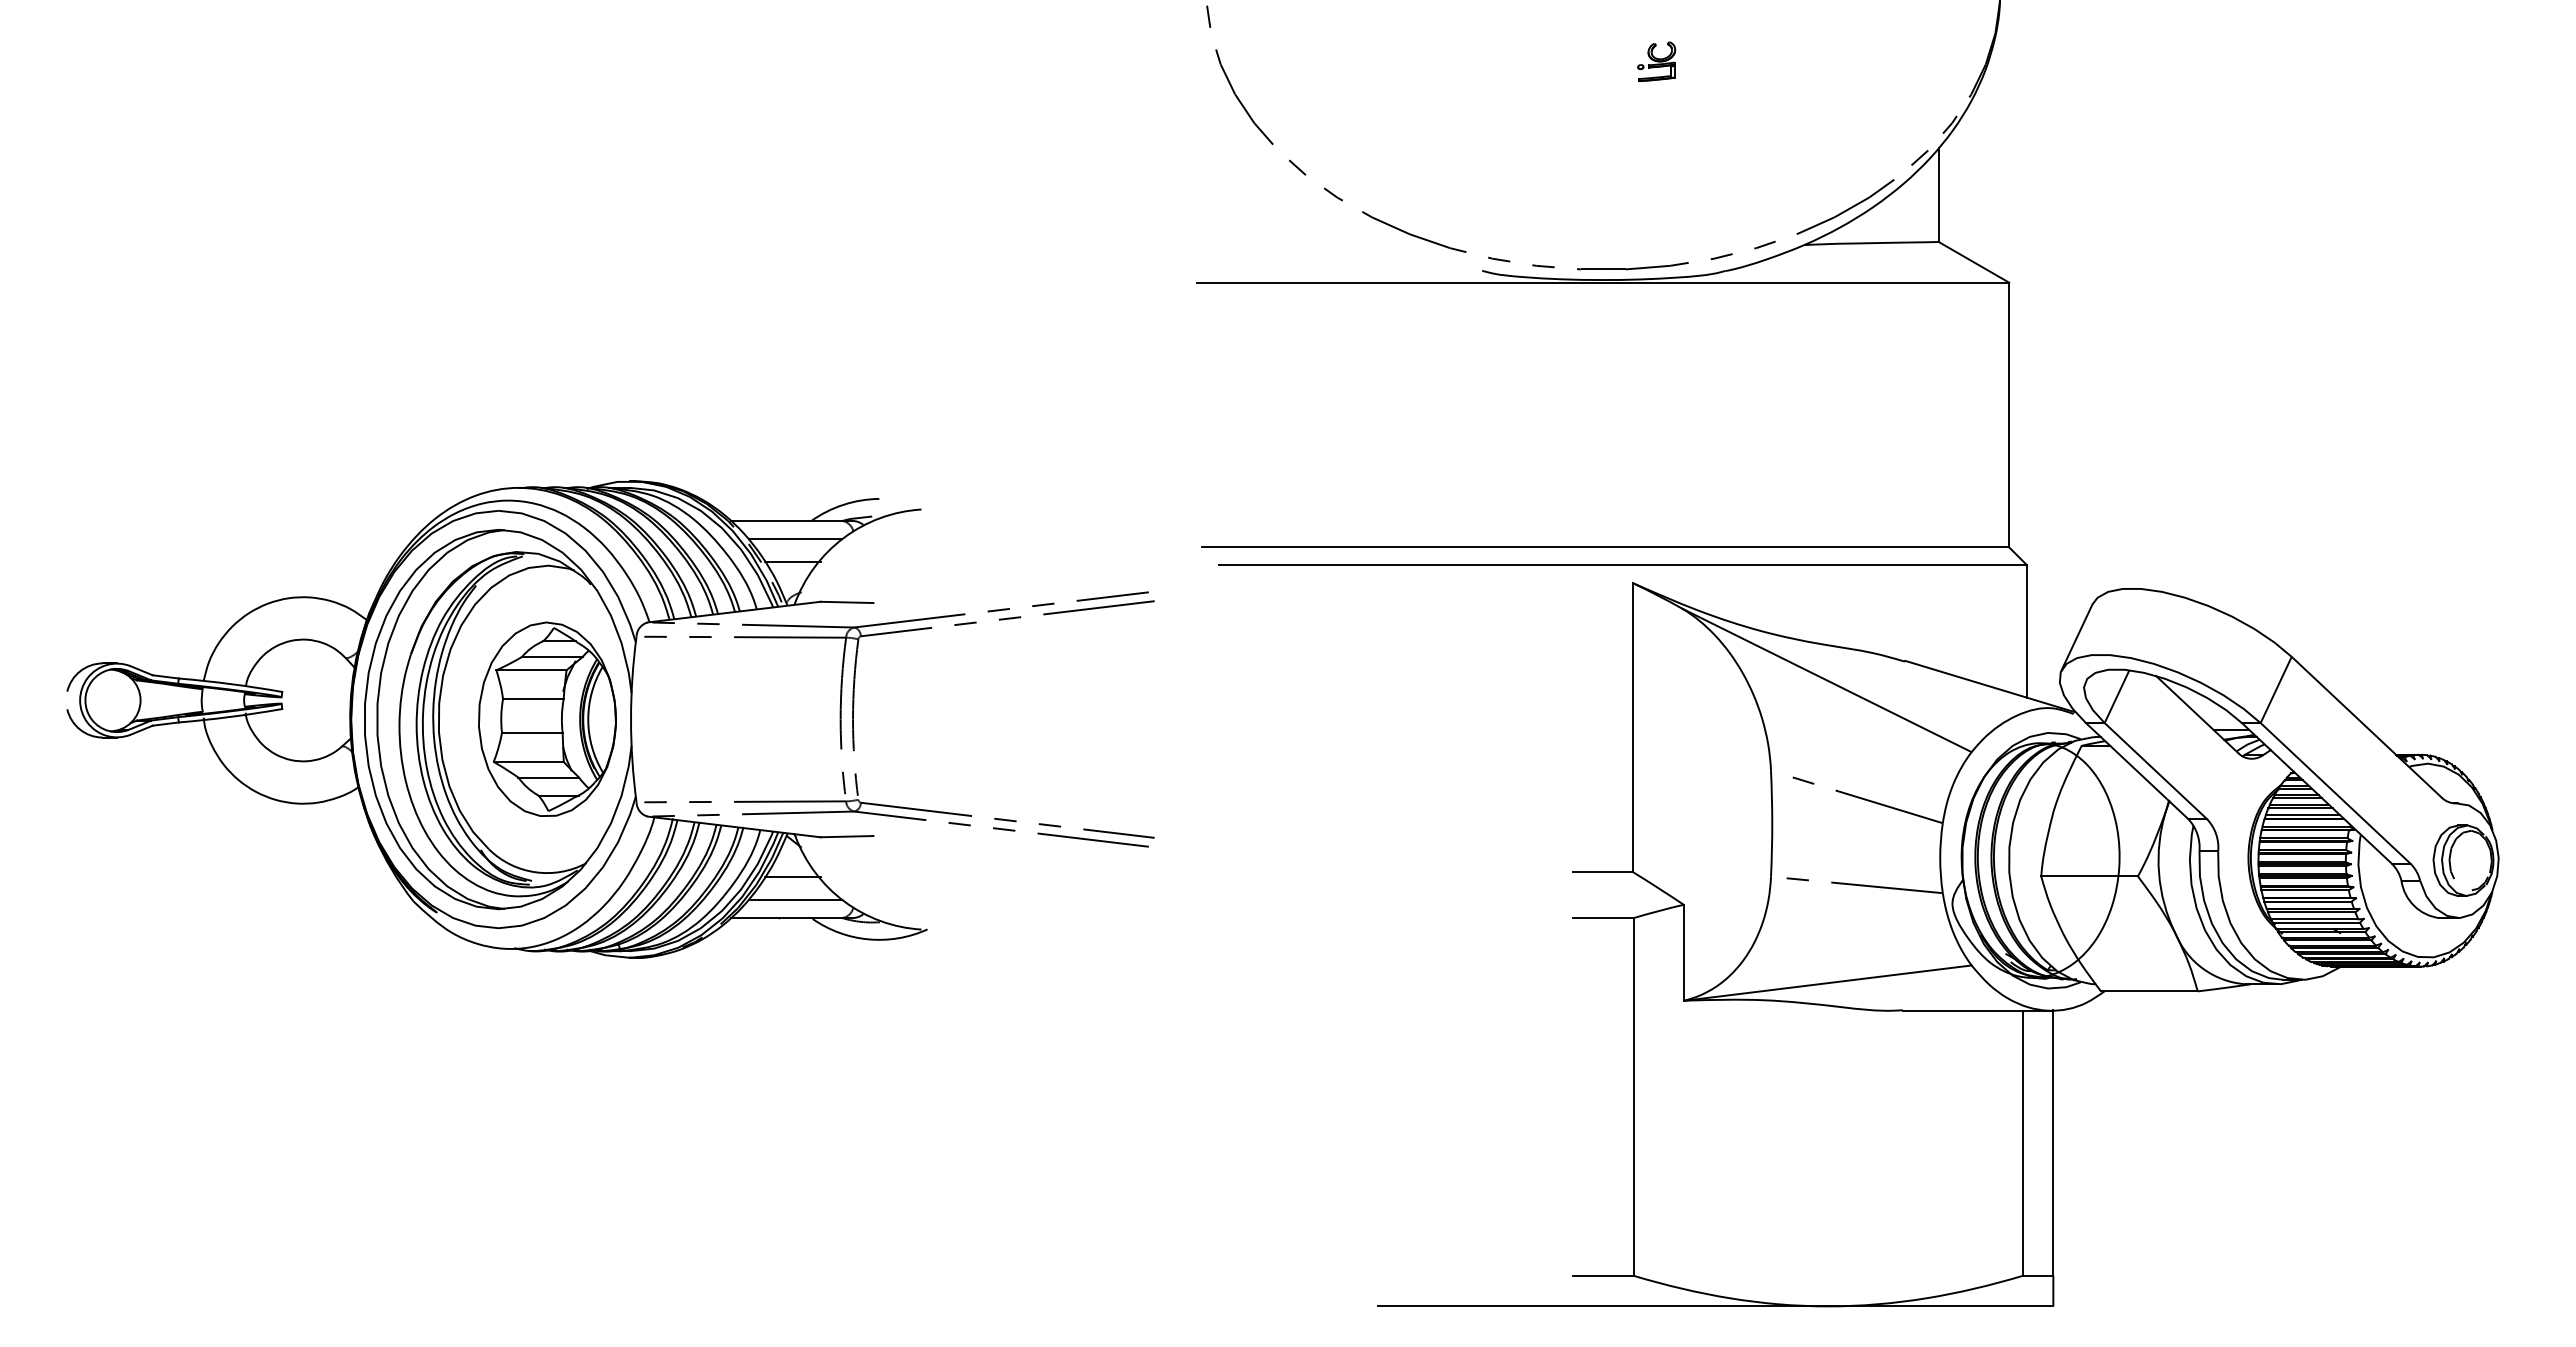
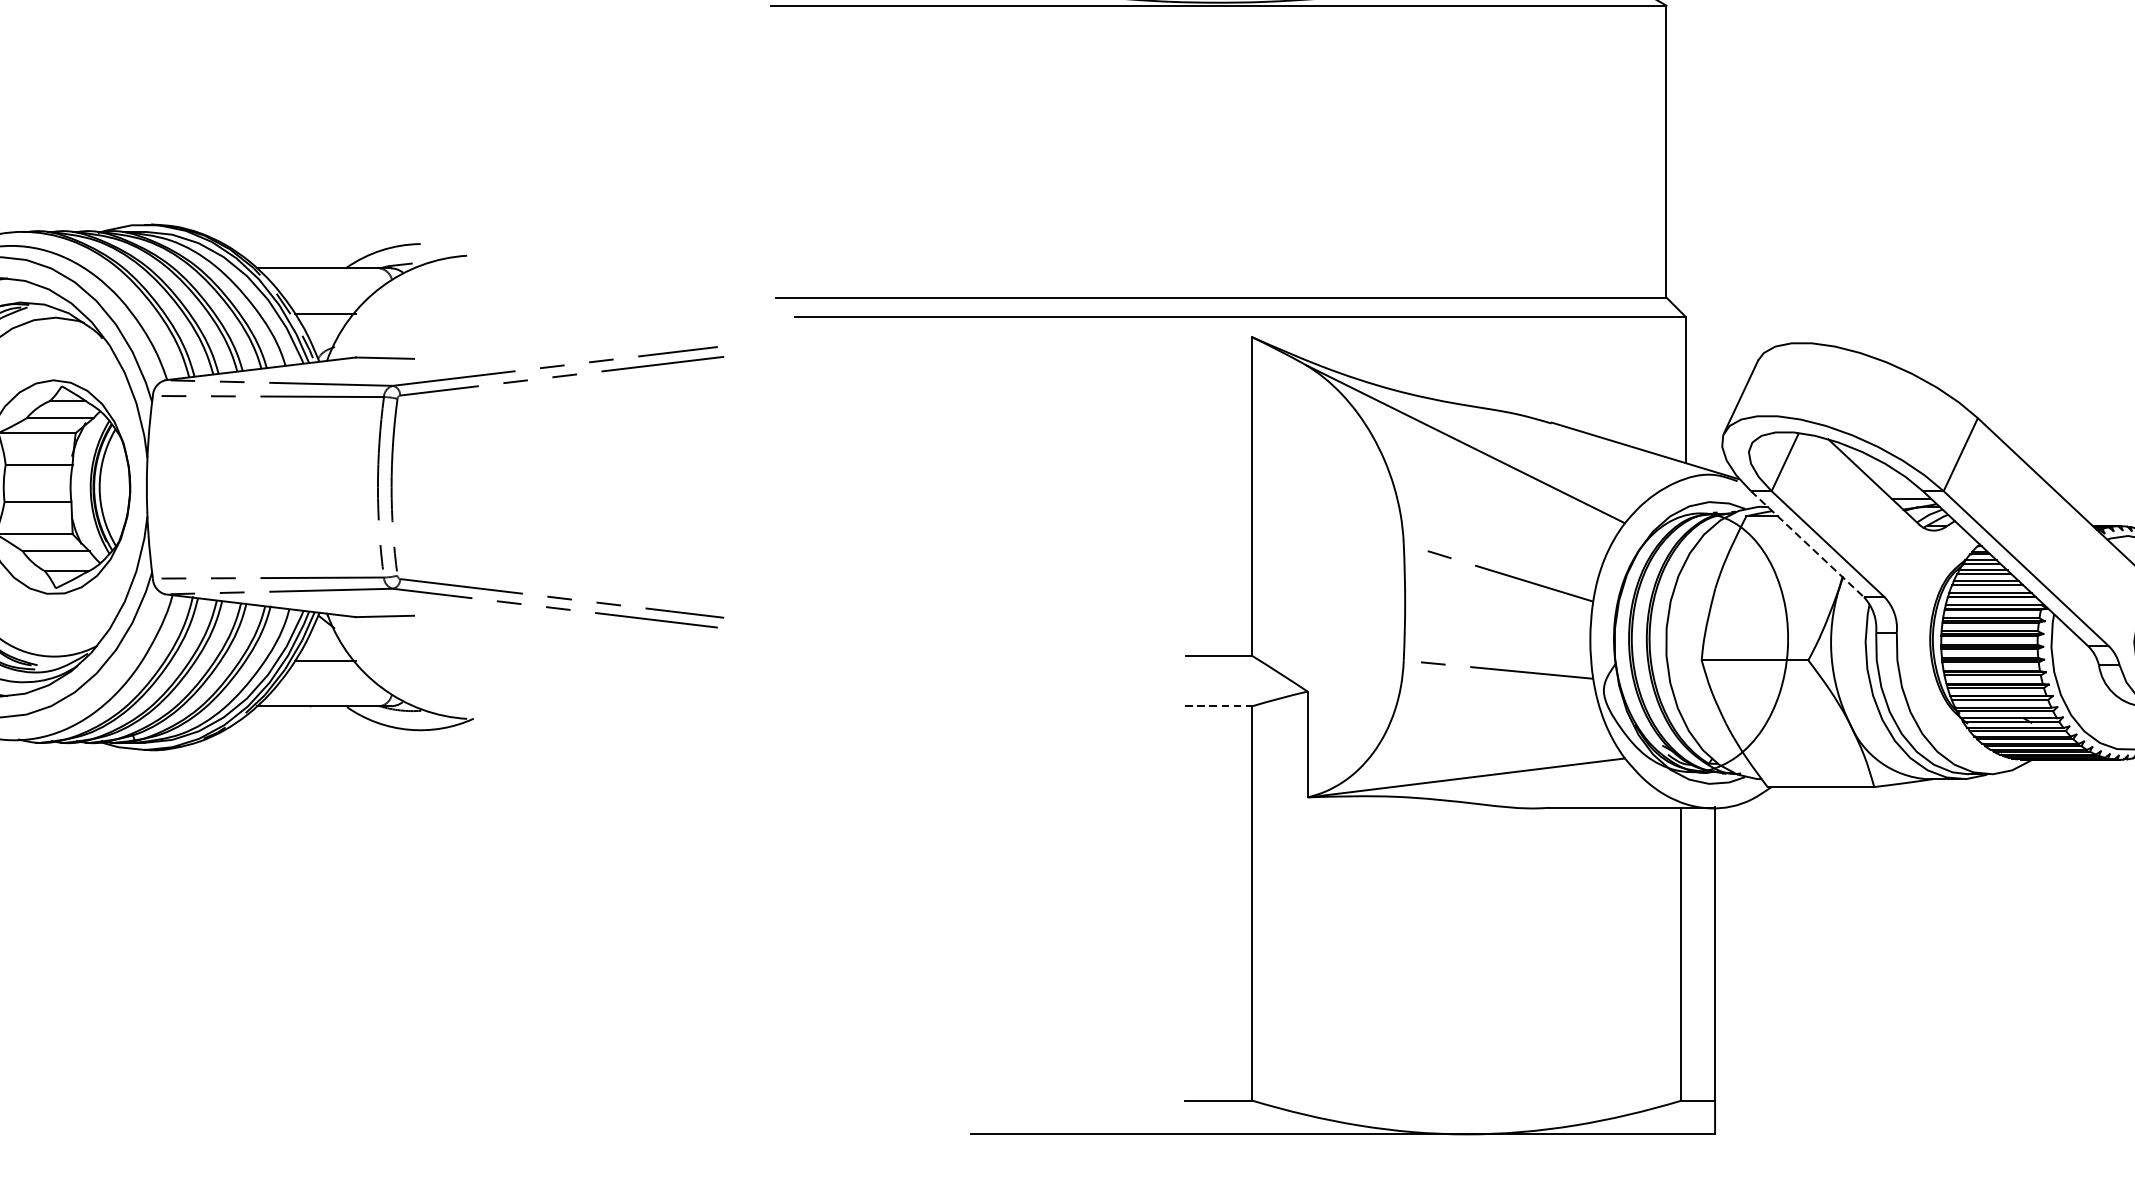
line: (795, 538) -> (328, 287), removed
line: (2137, 771) -> (1807, 544), solid -> dashed
line: (795, 900) -> (328, 686), removed
line: (1603, 918) -> (1219, 706), solid -> dashed

